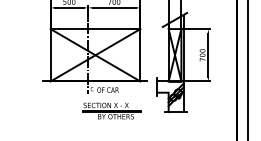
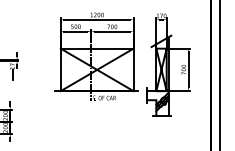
part: (111, 110) -> (110, 114), removed

